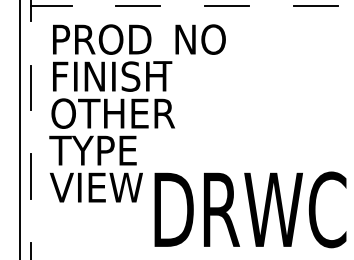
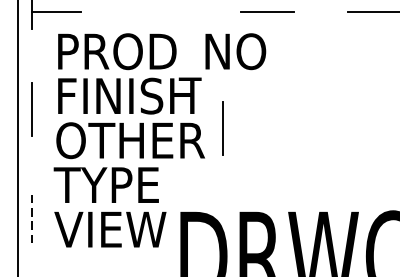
line: (137, 6) -> (159, 11), removed
line: (189, 103) -> (222, 128), added
line: (30, 176) -> (31, 216), solid -> dashed

